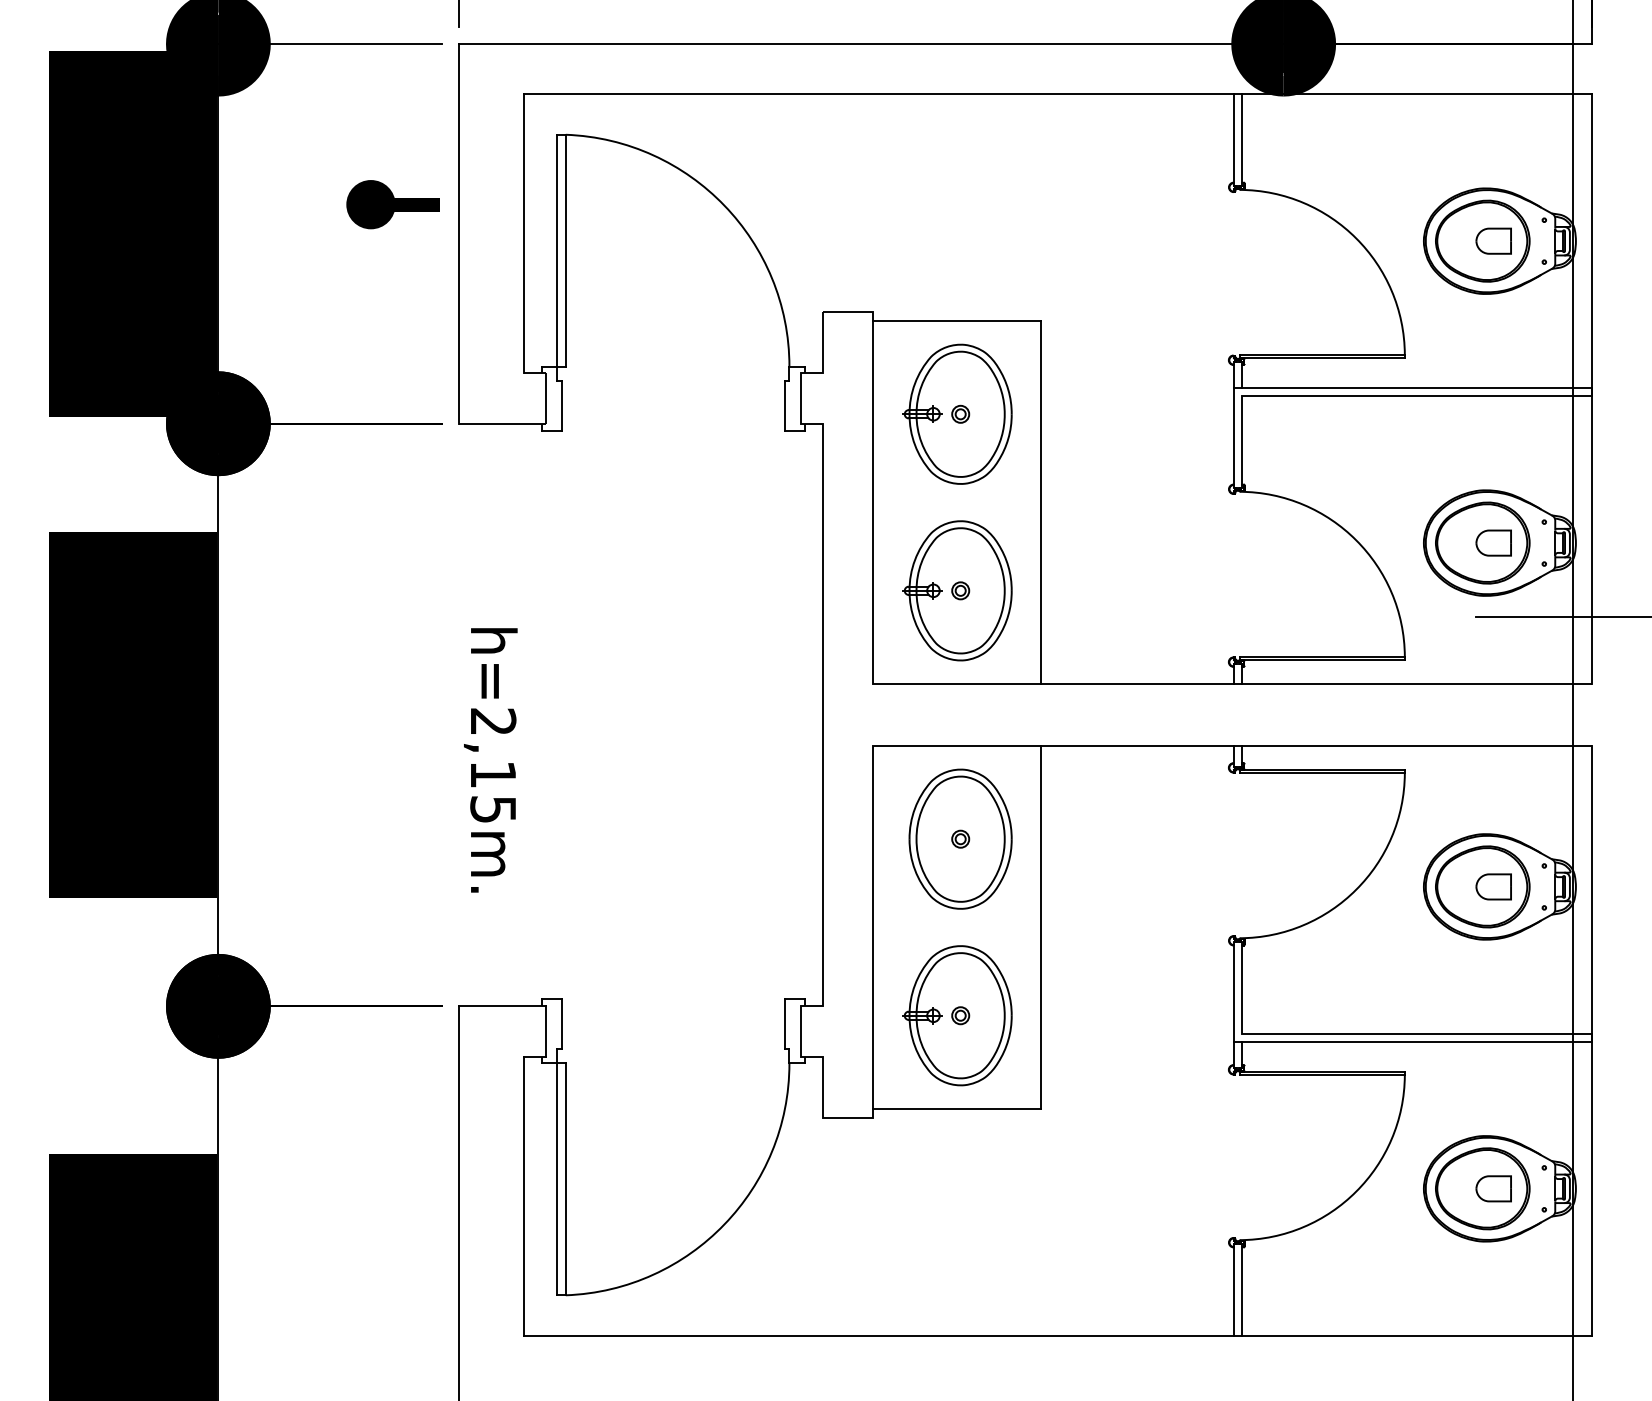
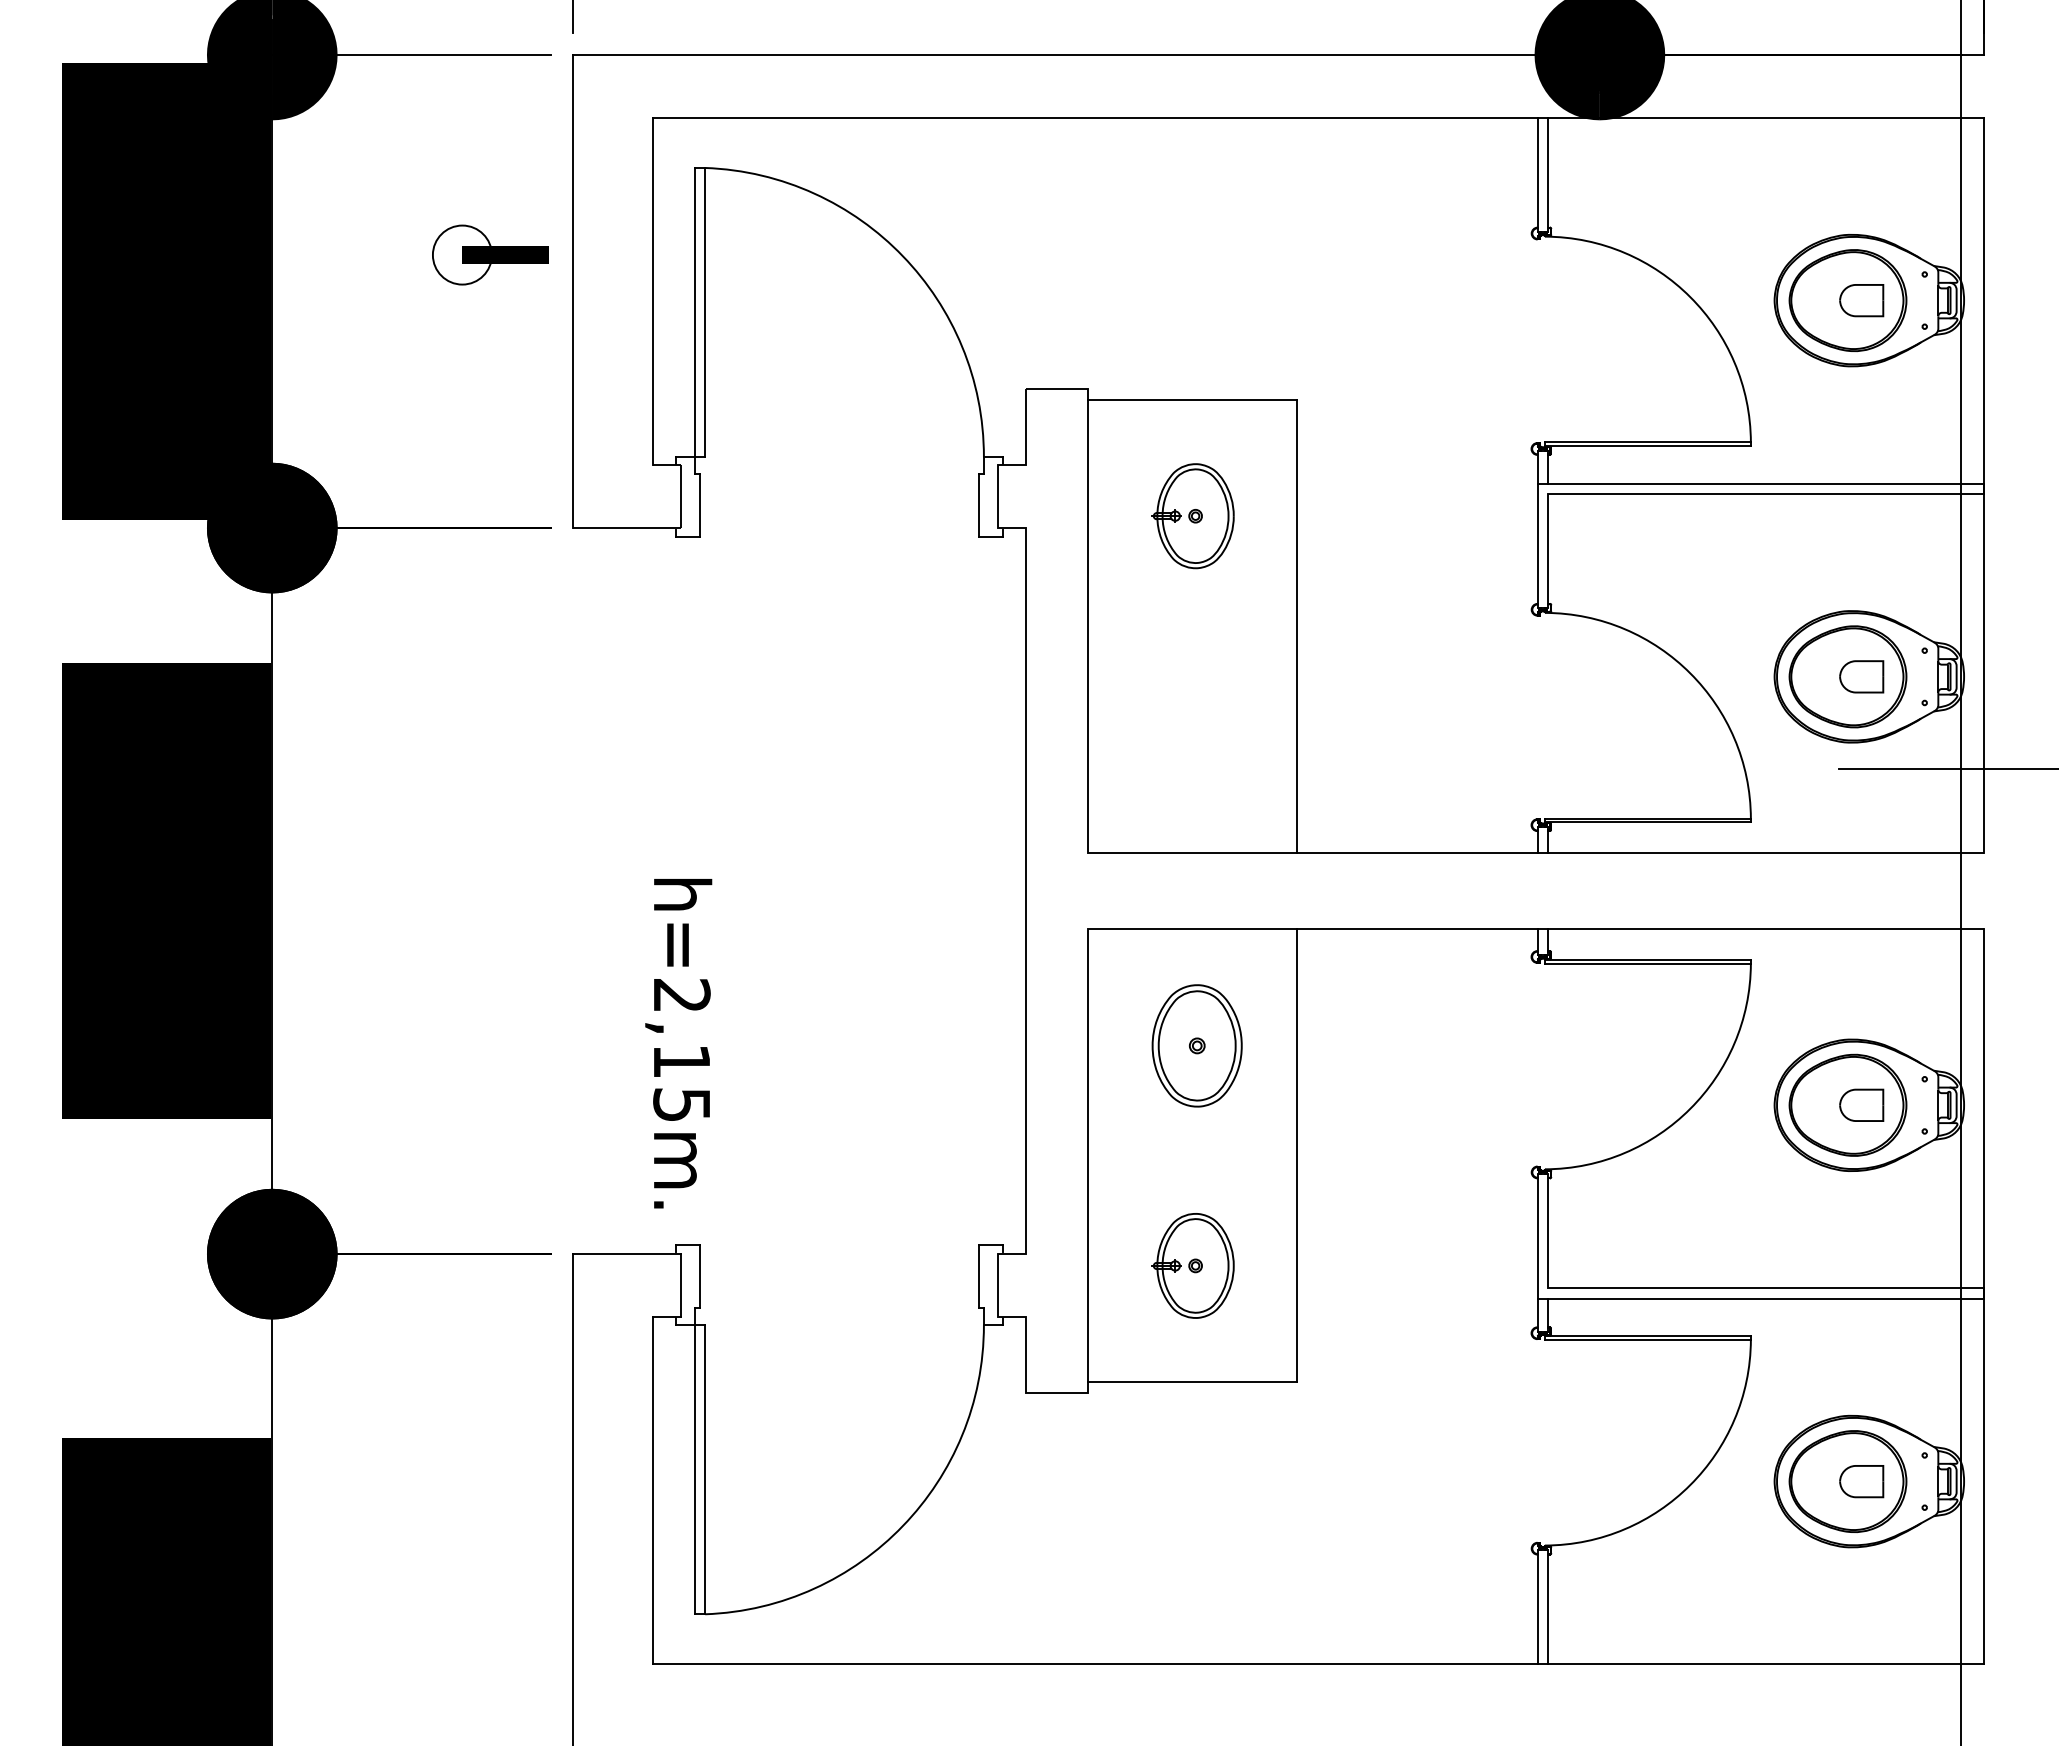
fill: (370, 204) -> (461, 254), removed
part: (956, 413) -> (1192, 515), size x0.6
part: (956, 590) -> (1192, 735), removed
text: (490, 760) -> (678, 1043), moved
part: (960, 838) -> (1196, 1045), size x0.7
part: (956, 1015) -> (1192, 1265), size x0.6

